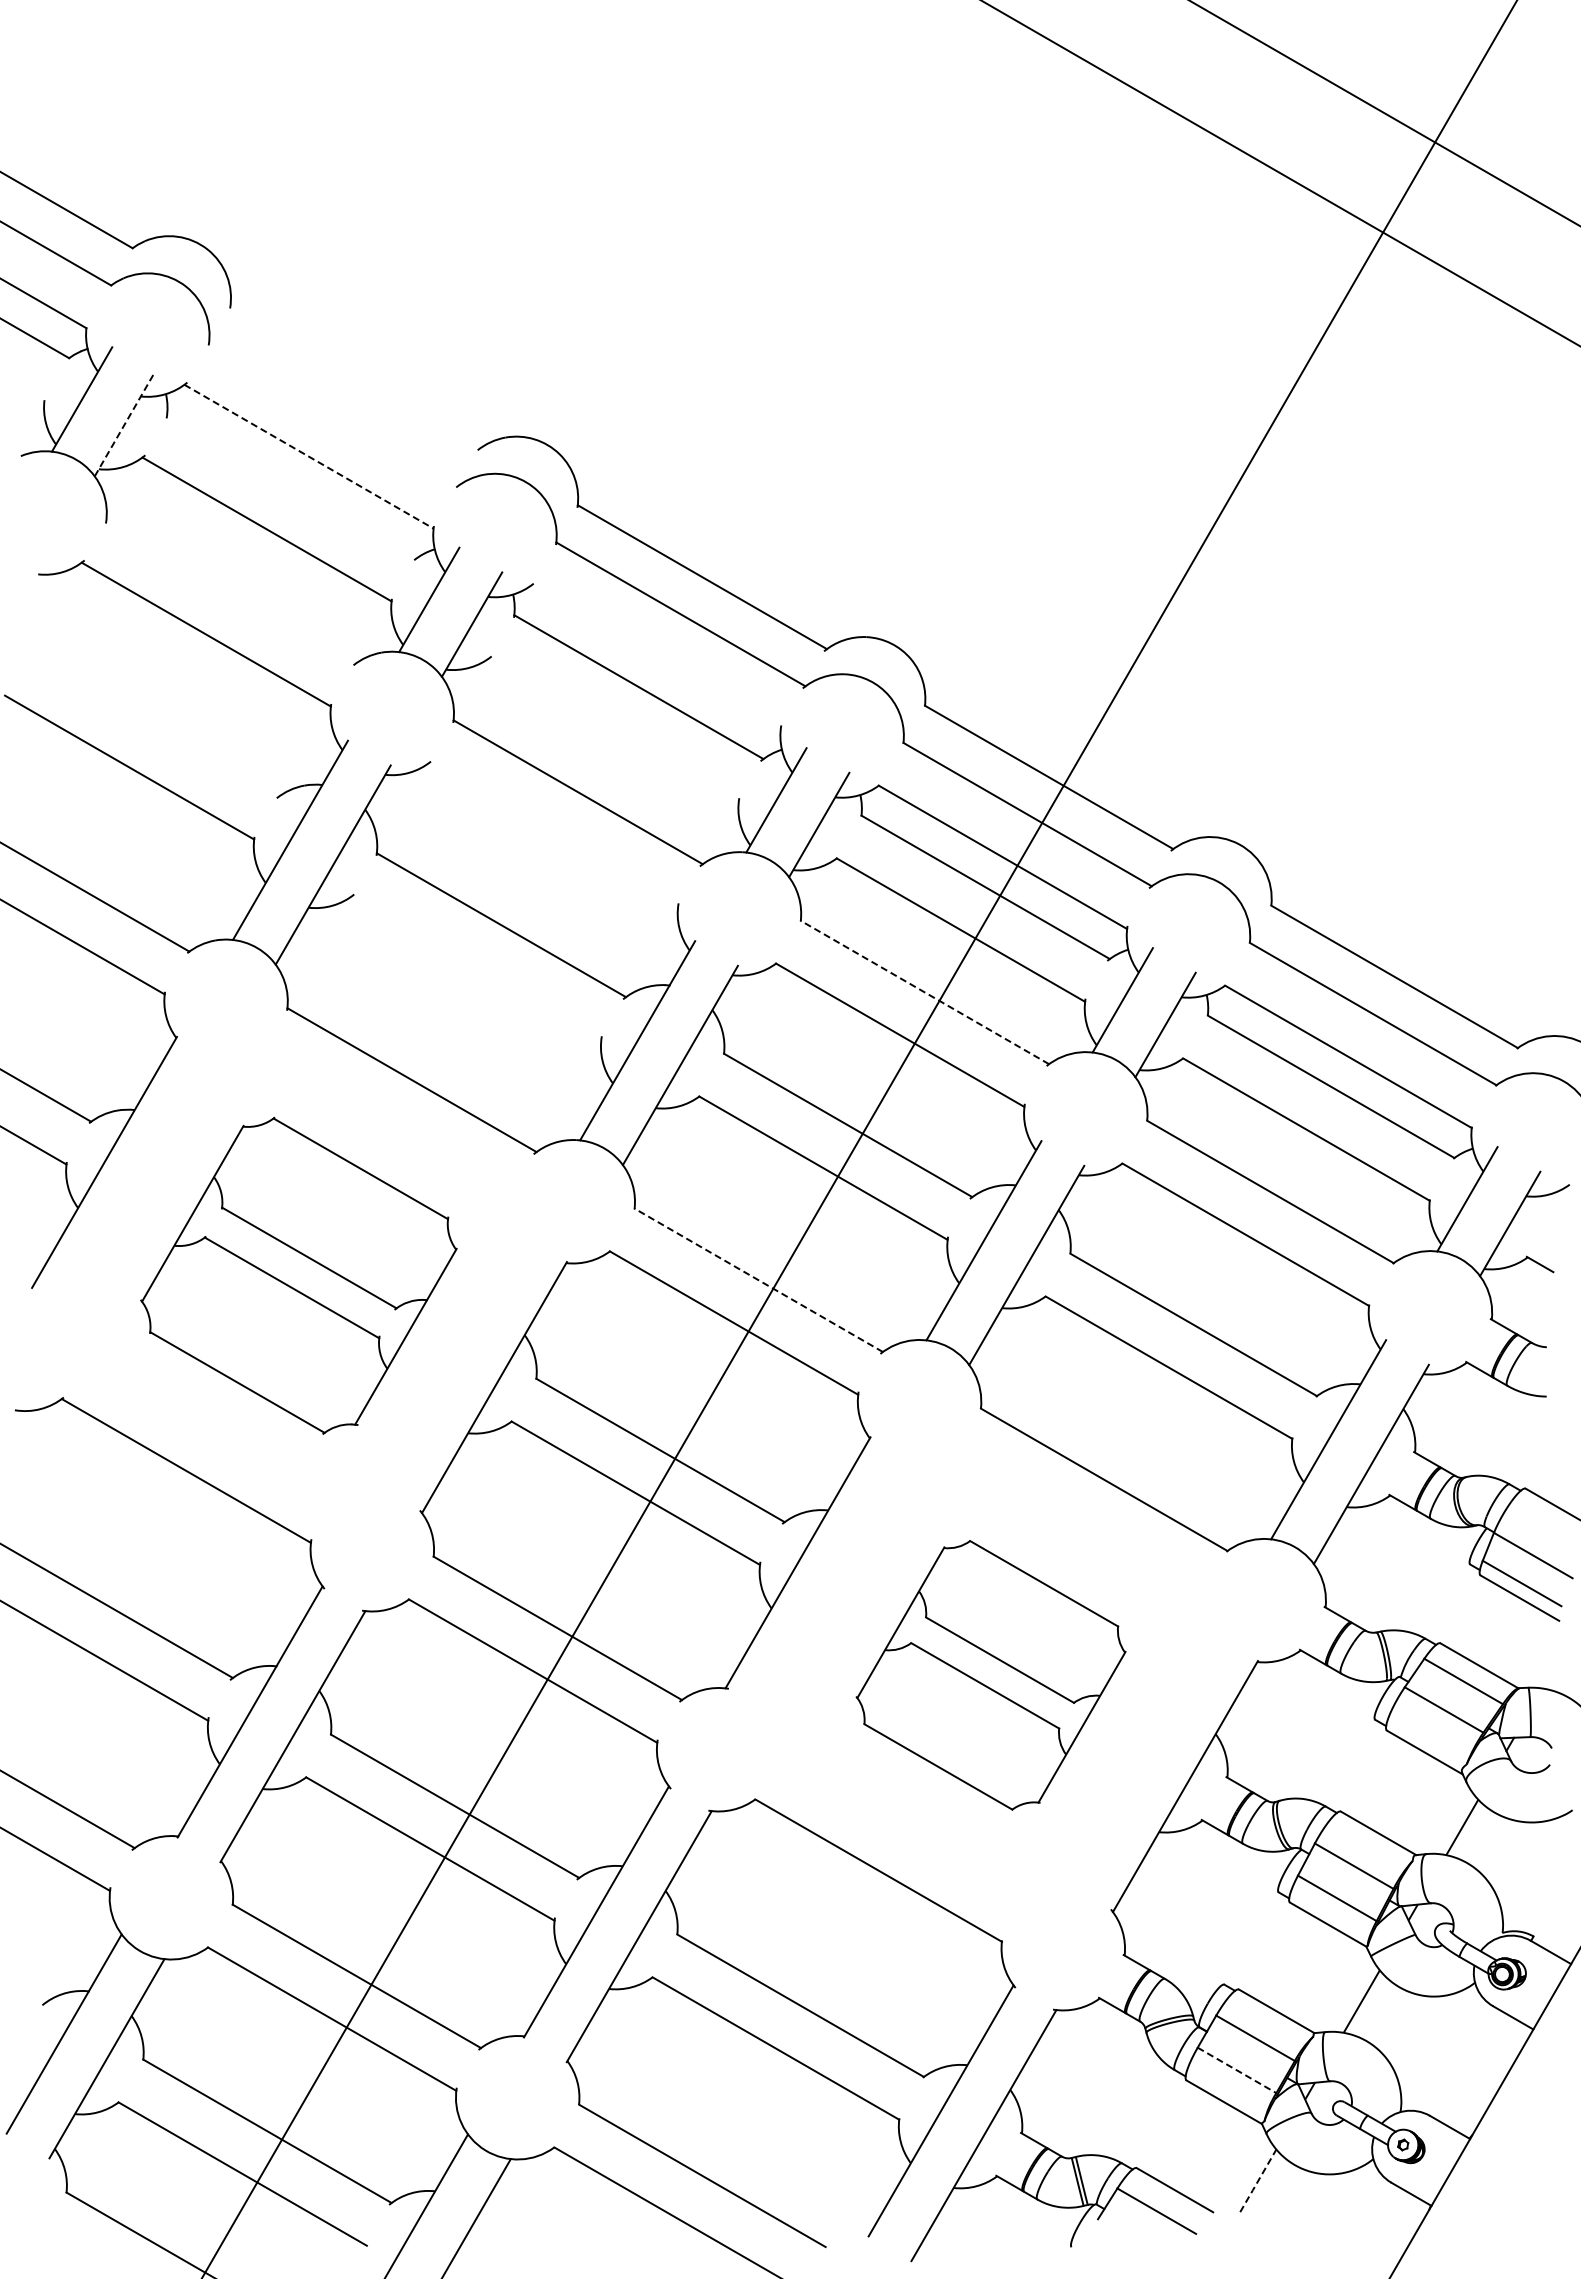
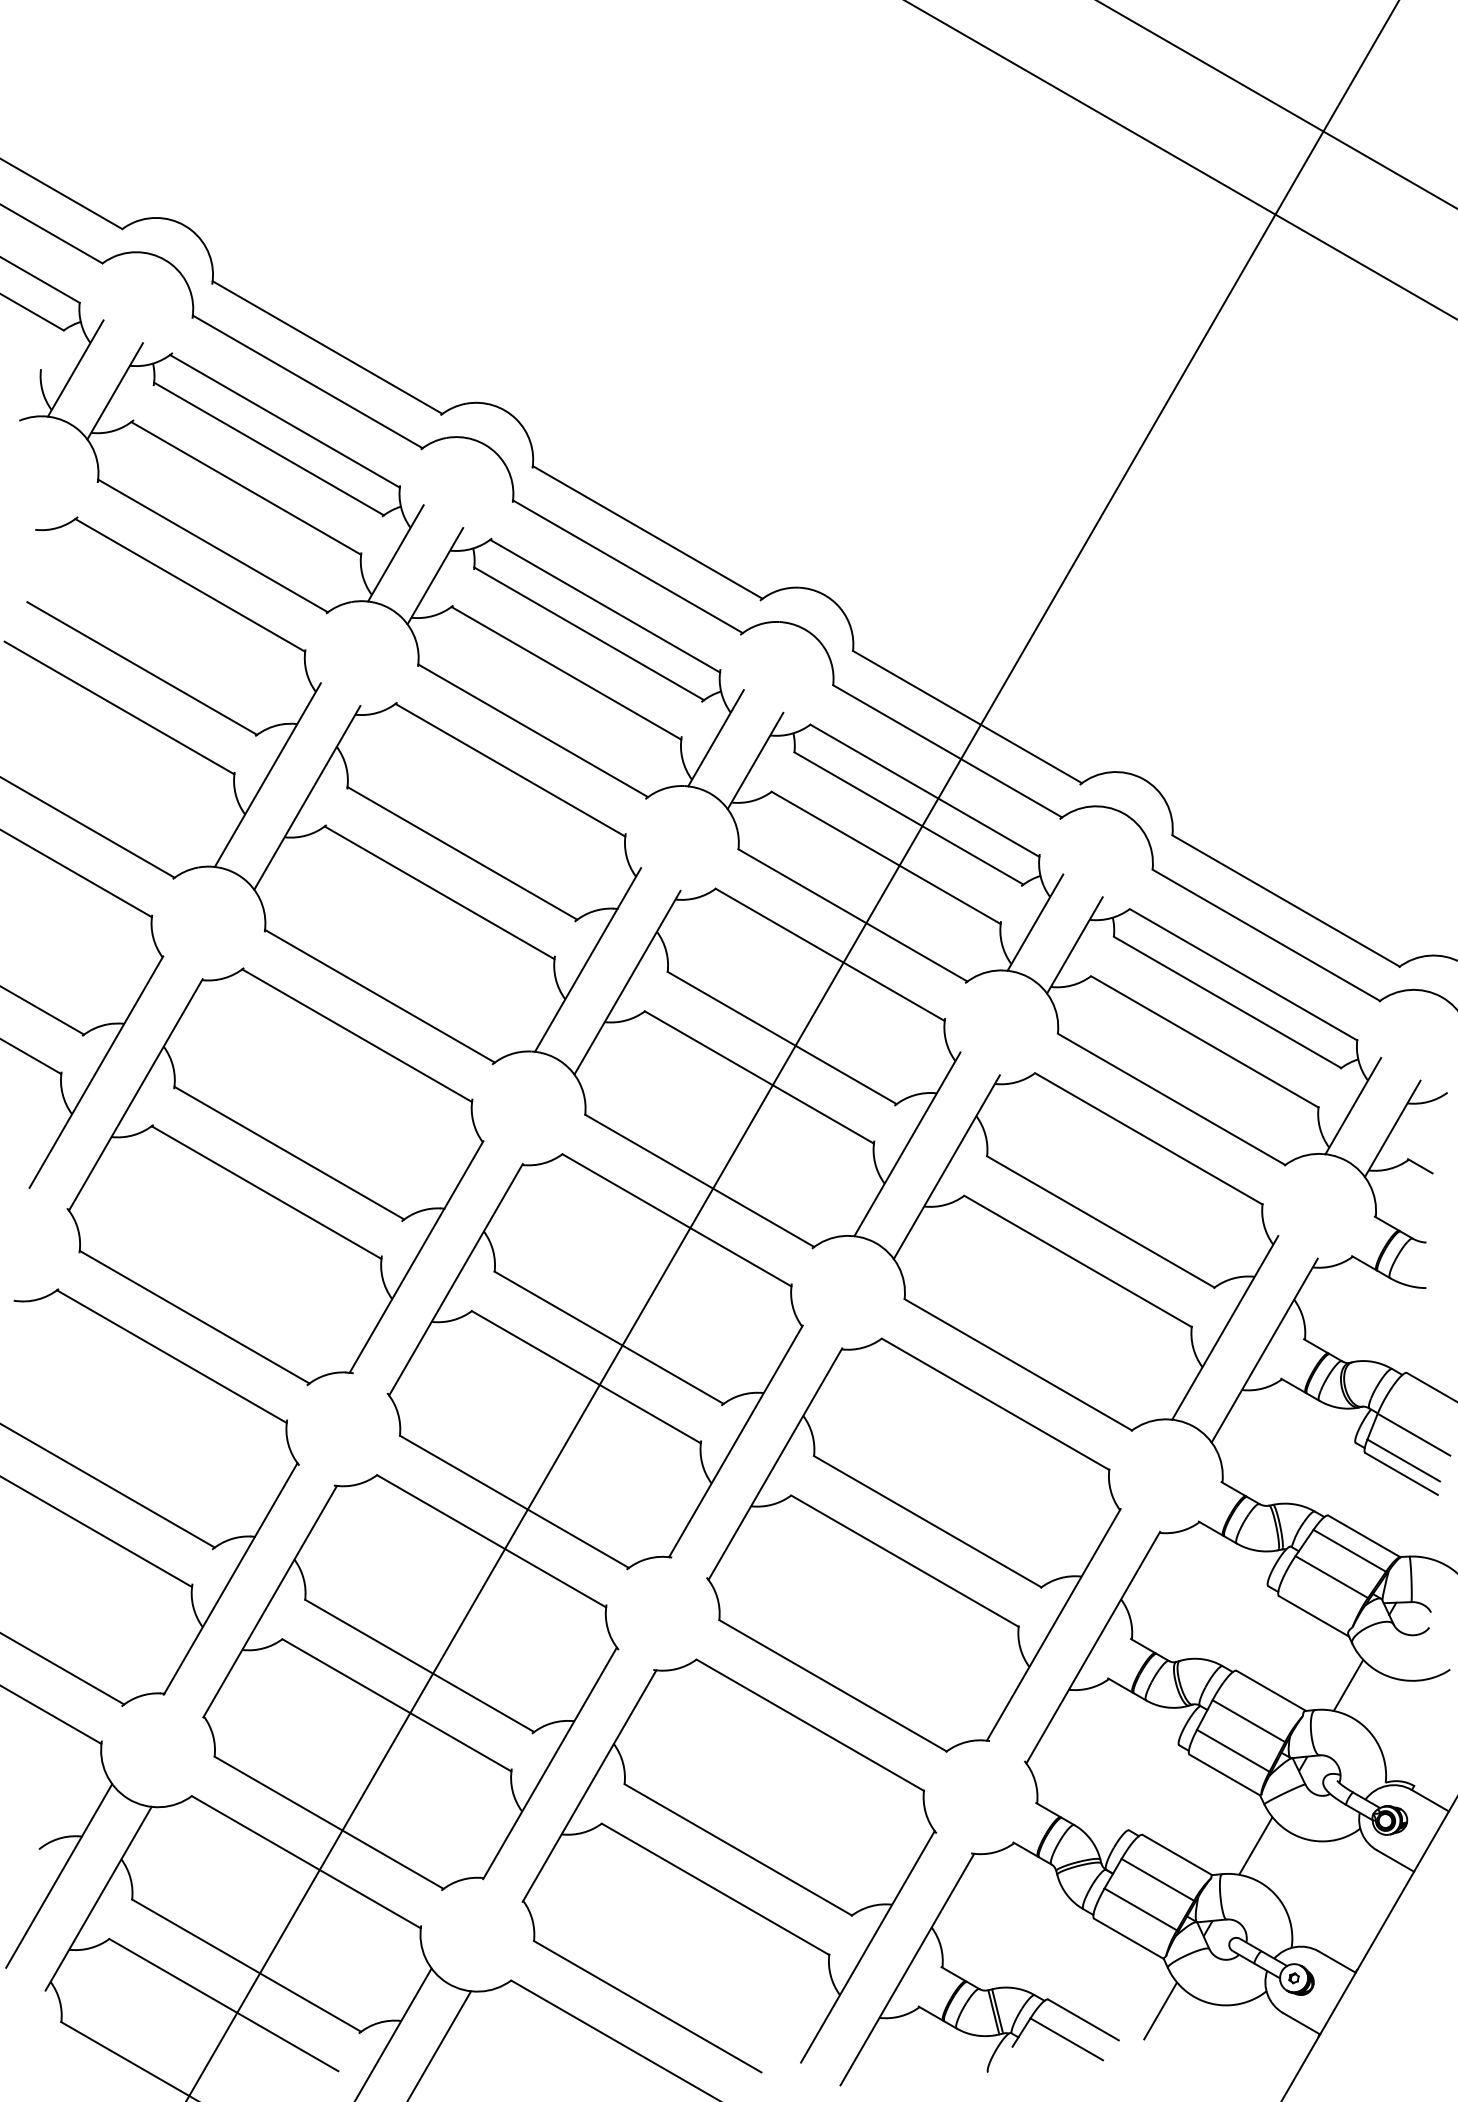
line: (354, 376) -> (326, 347), added
line: (333, 413) -> (307, 381), added
line: (125, 423) -> (115, 390), dashed -> solid
line: (309, 456) -> (285, 421), dashed -> solid
line: (291, 486) -> (268, 448), added
line: (230, 591) -> (212, 545), added
line: (655, 657) -> (604, 606), added
line: (153, 724) -> (141, 668), added
line: (613, 729) -> (565, 672), added
line: (553, 834) -> (510, 769), added
line: (476, 967) -> (439, 892), added
line: (924, 992) -> (852, 915), dashed -> solid
part: (298, 1275) -> (275, 1176), size x1.43
line: (758, 1280) -> (699, 1181), dashed -> solid
part: (990, 1675) -> (913, 1545), size x1.67
line: (1237, 2070) -> (1141, 1909), dashed -> solid
line: (1258, 2180) -> (1160, 2011), dashed -> solid

